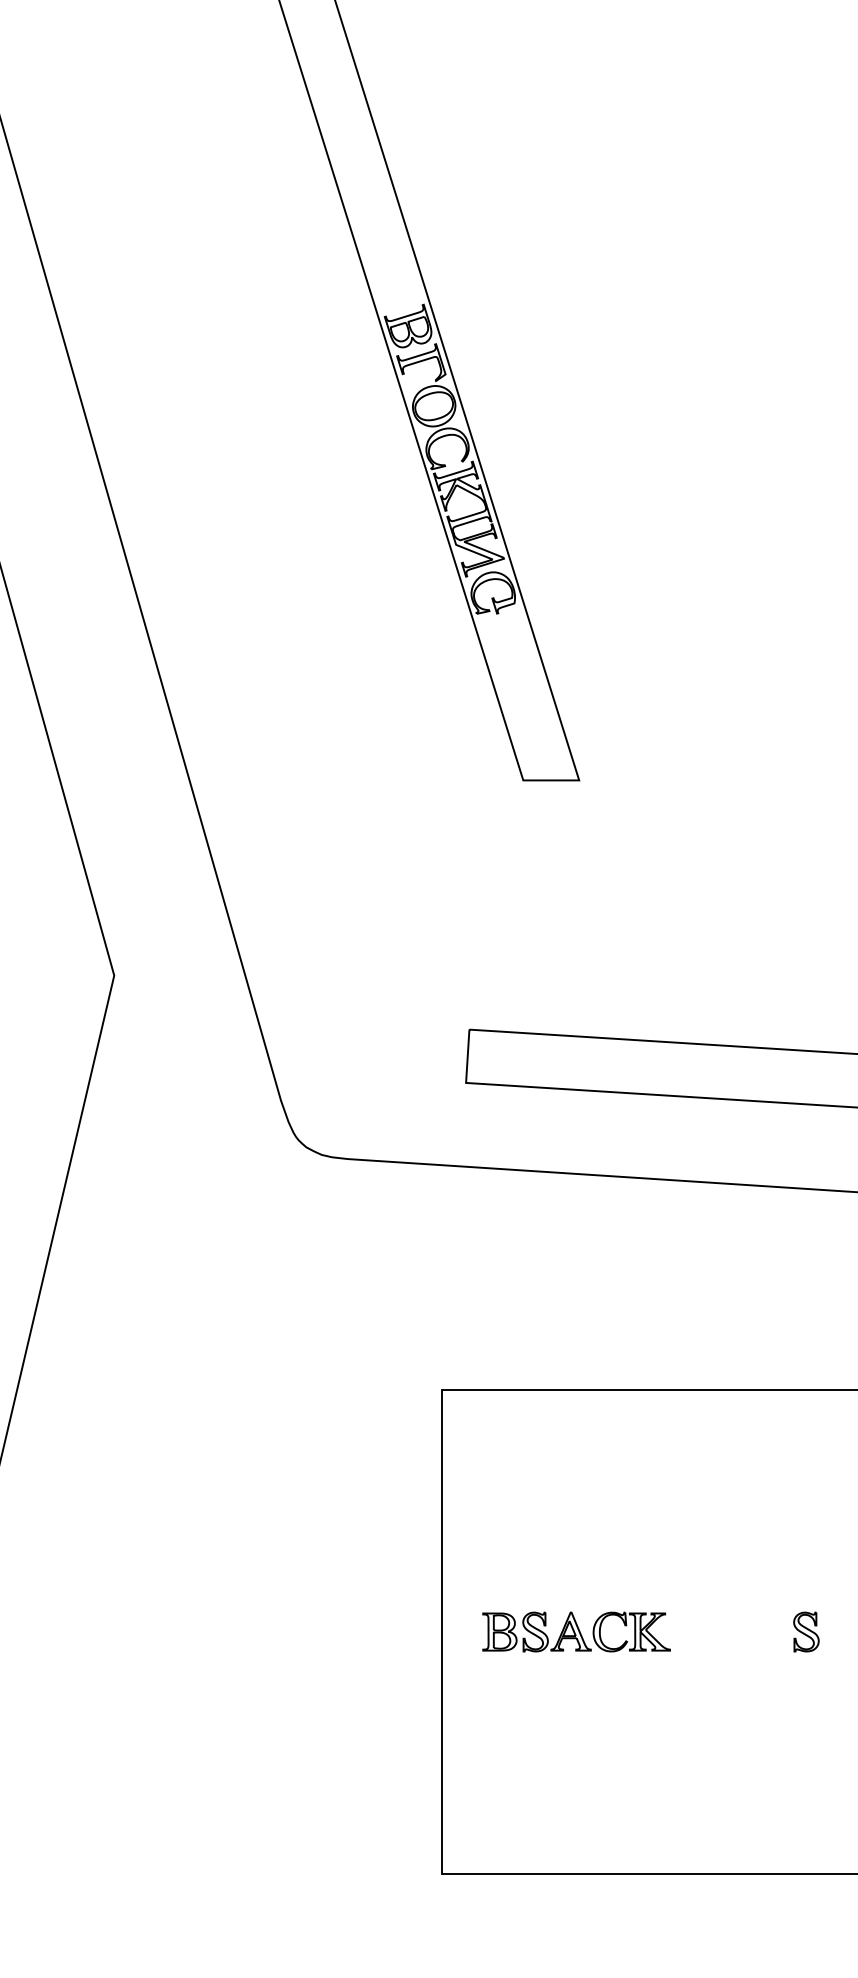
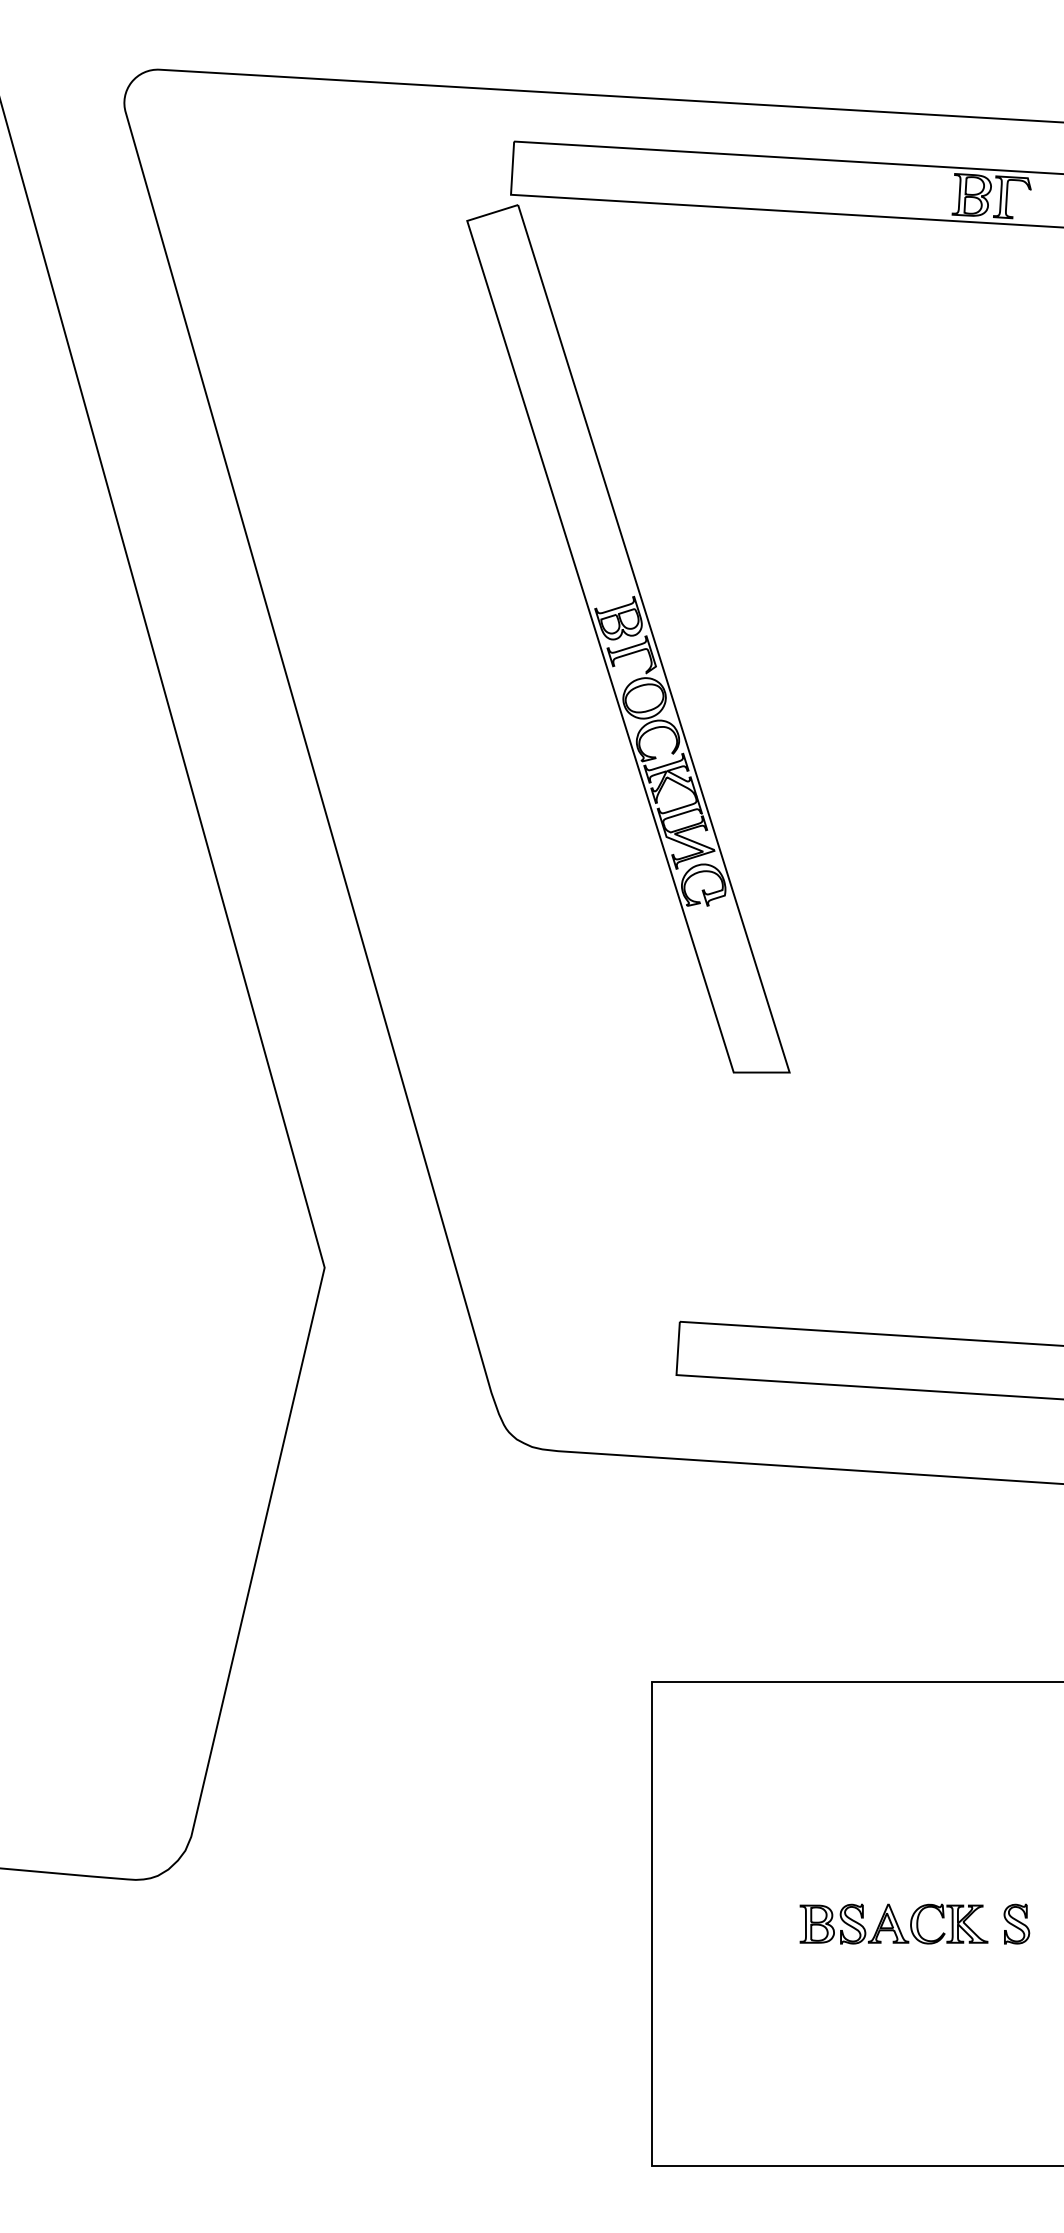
part: (576, 1631) -> (893, 1923), moved

